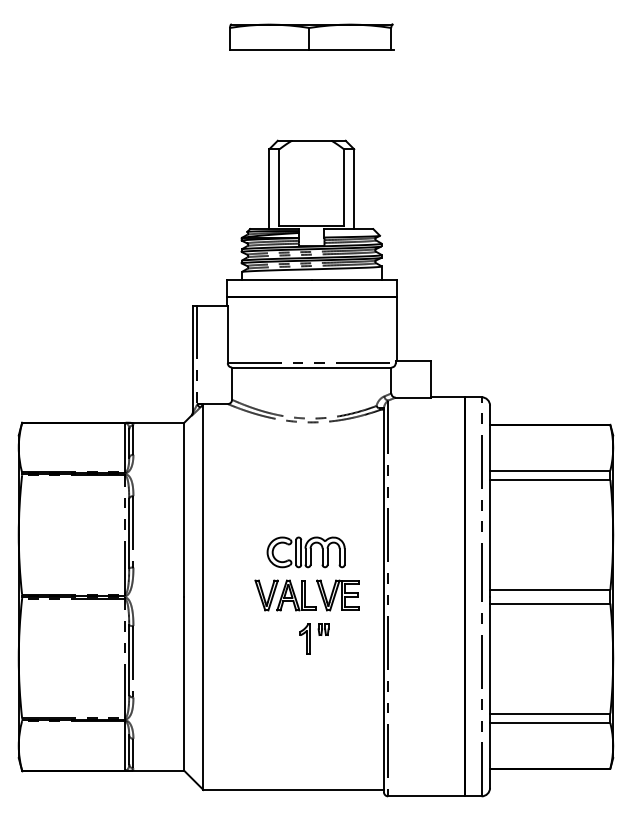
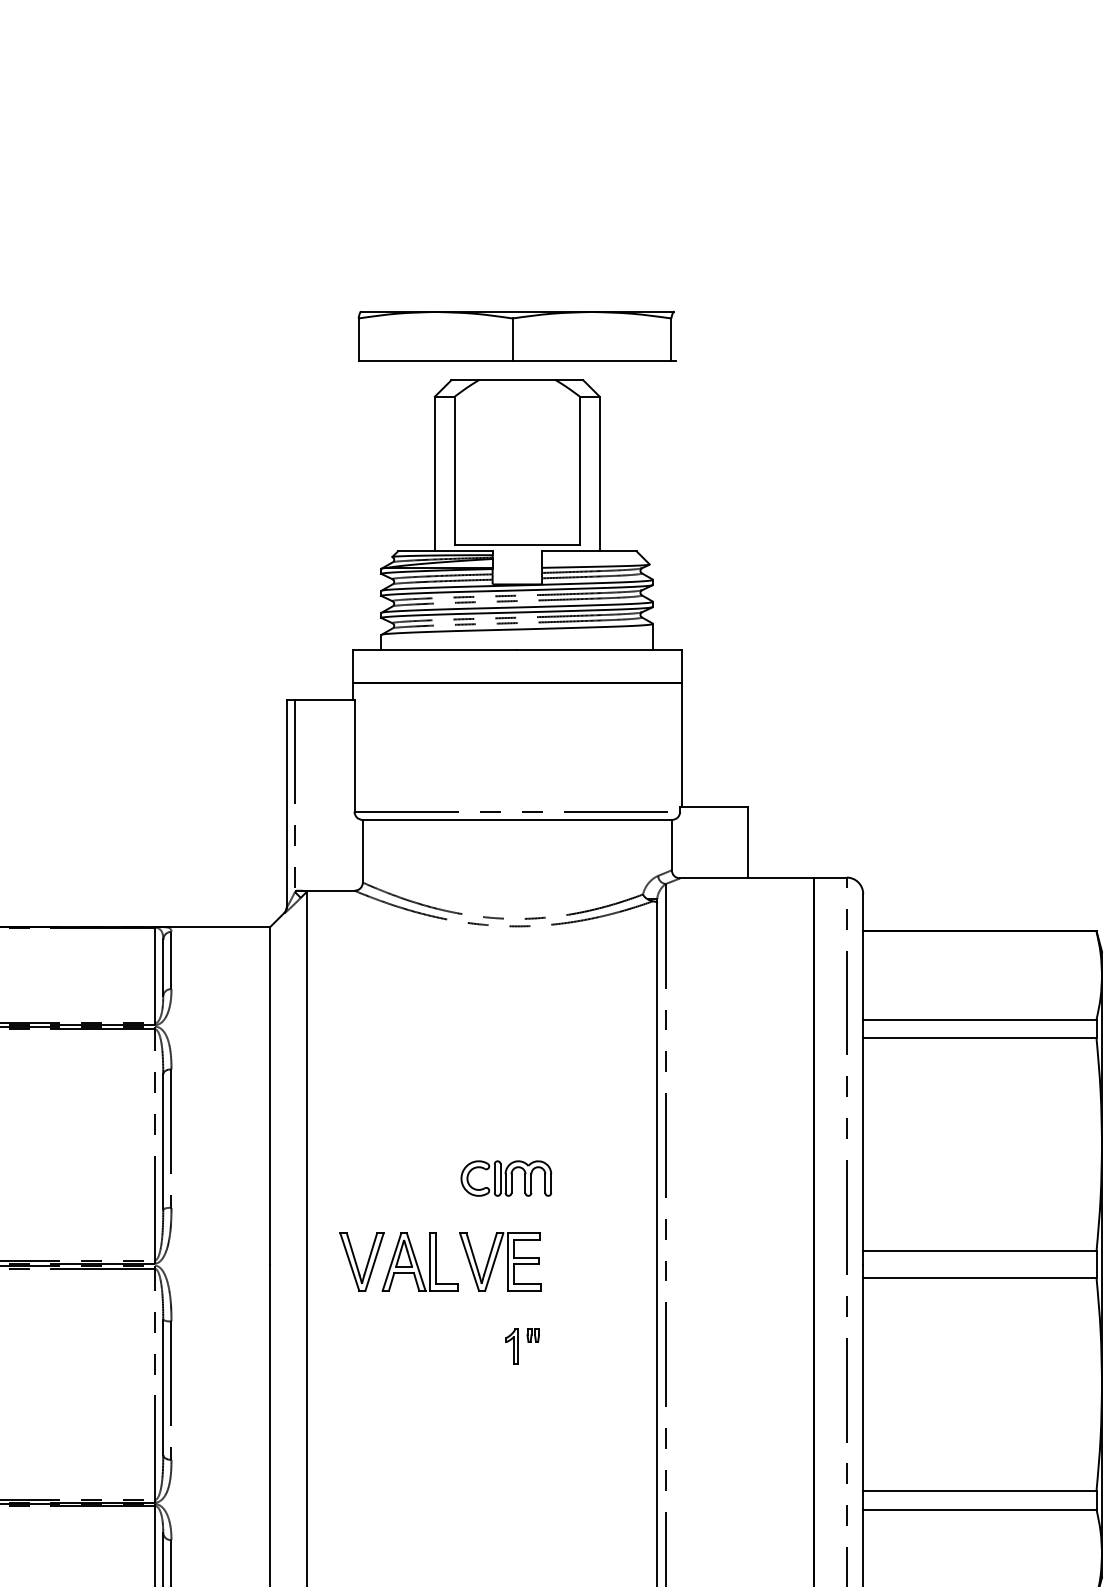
part: (311, 36) -> (516, 335), moved
part: (305, 552) -> (505, 1178), size x0.6
part: (306, 595) -> (439, 1262), moved
part: (314, 638) -> (522, 1345), size x0.6

